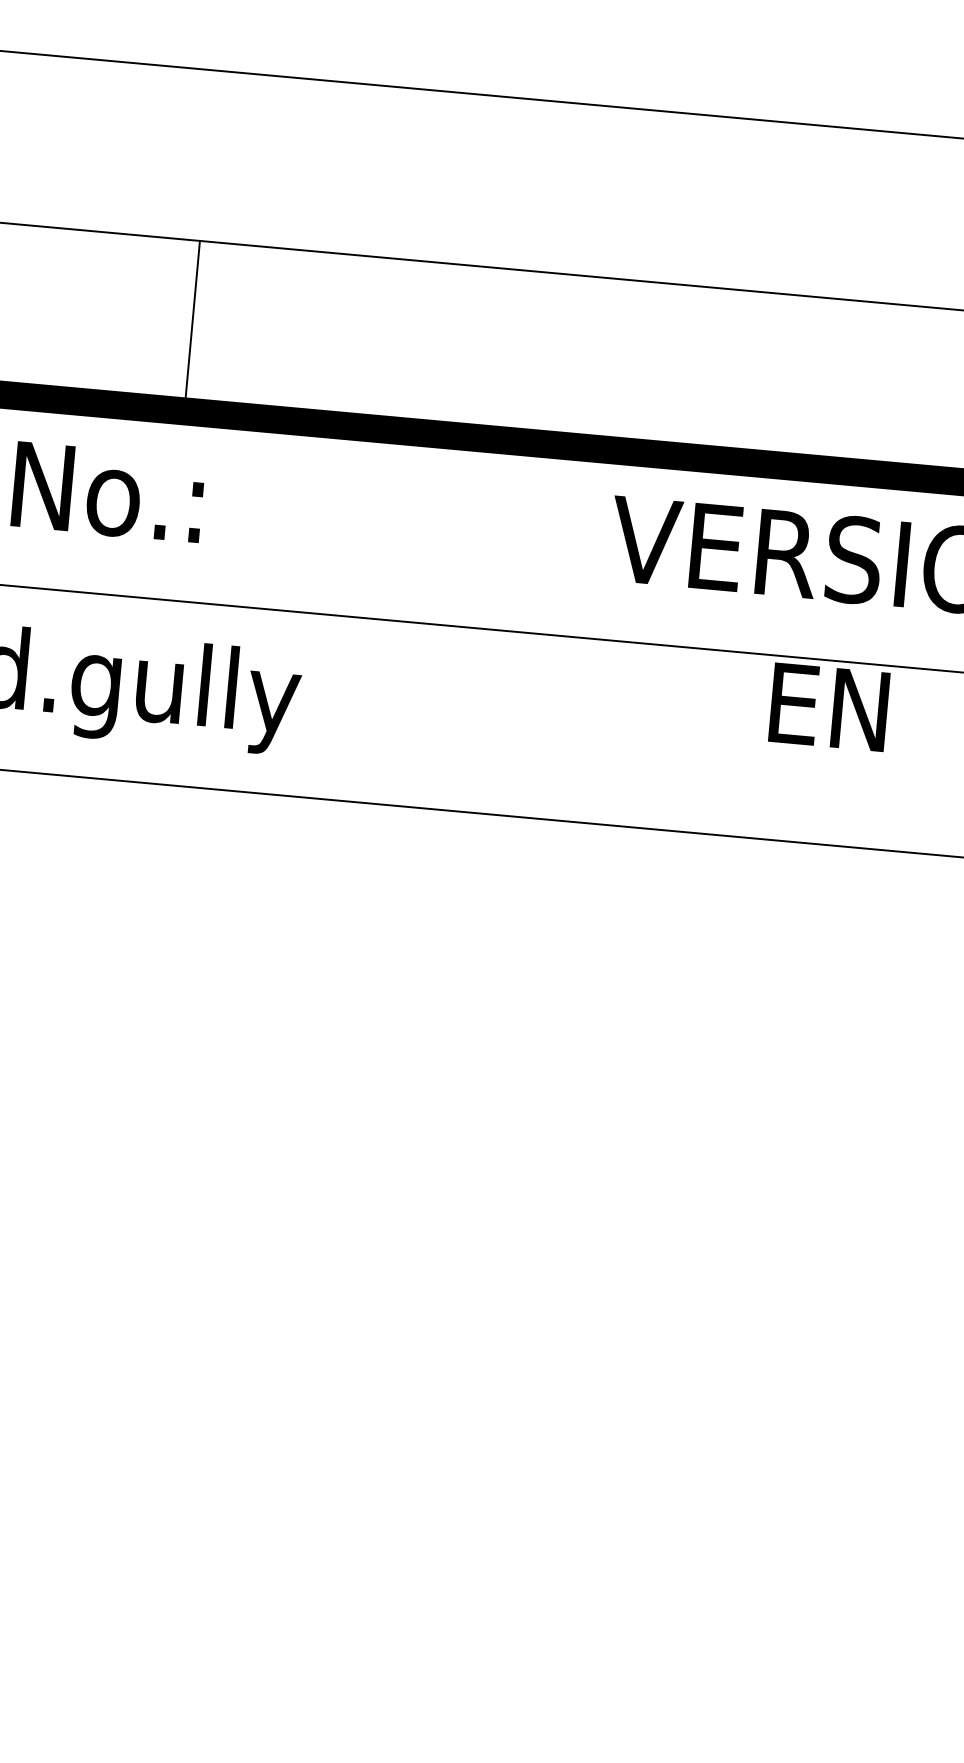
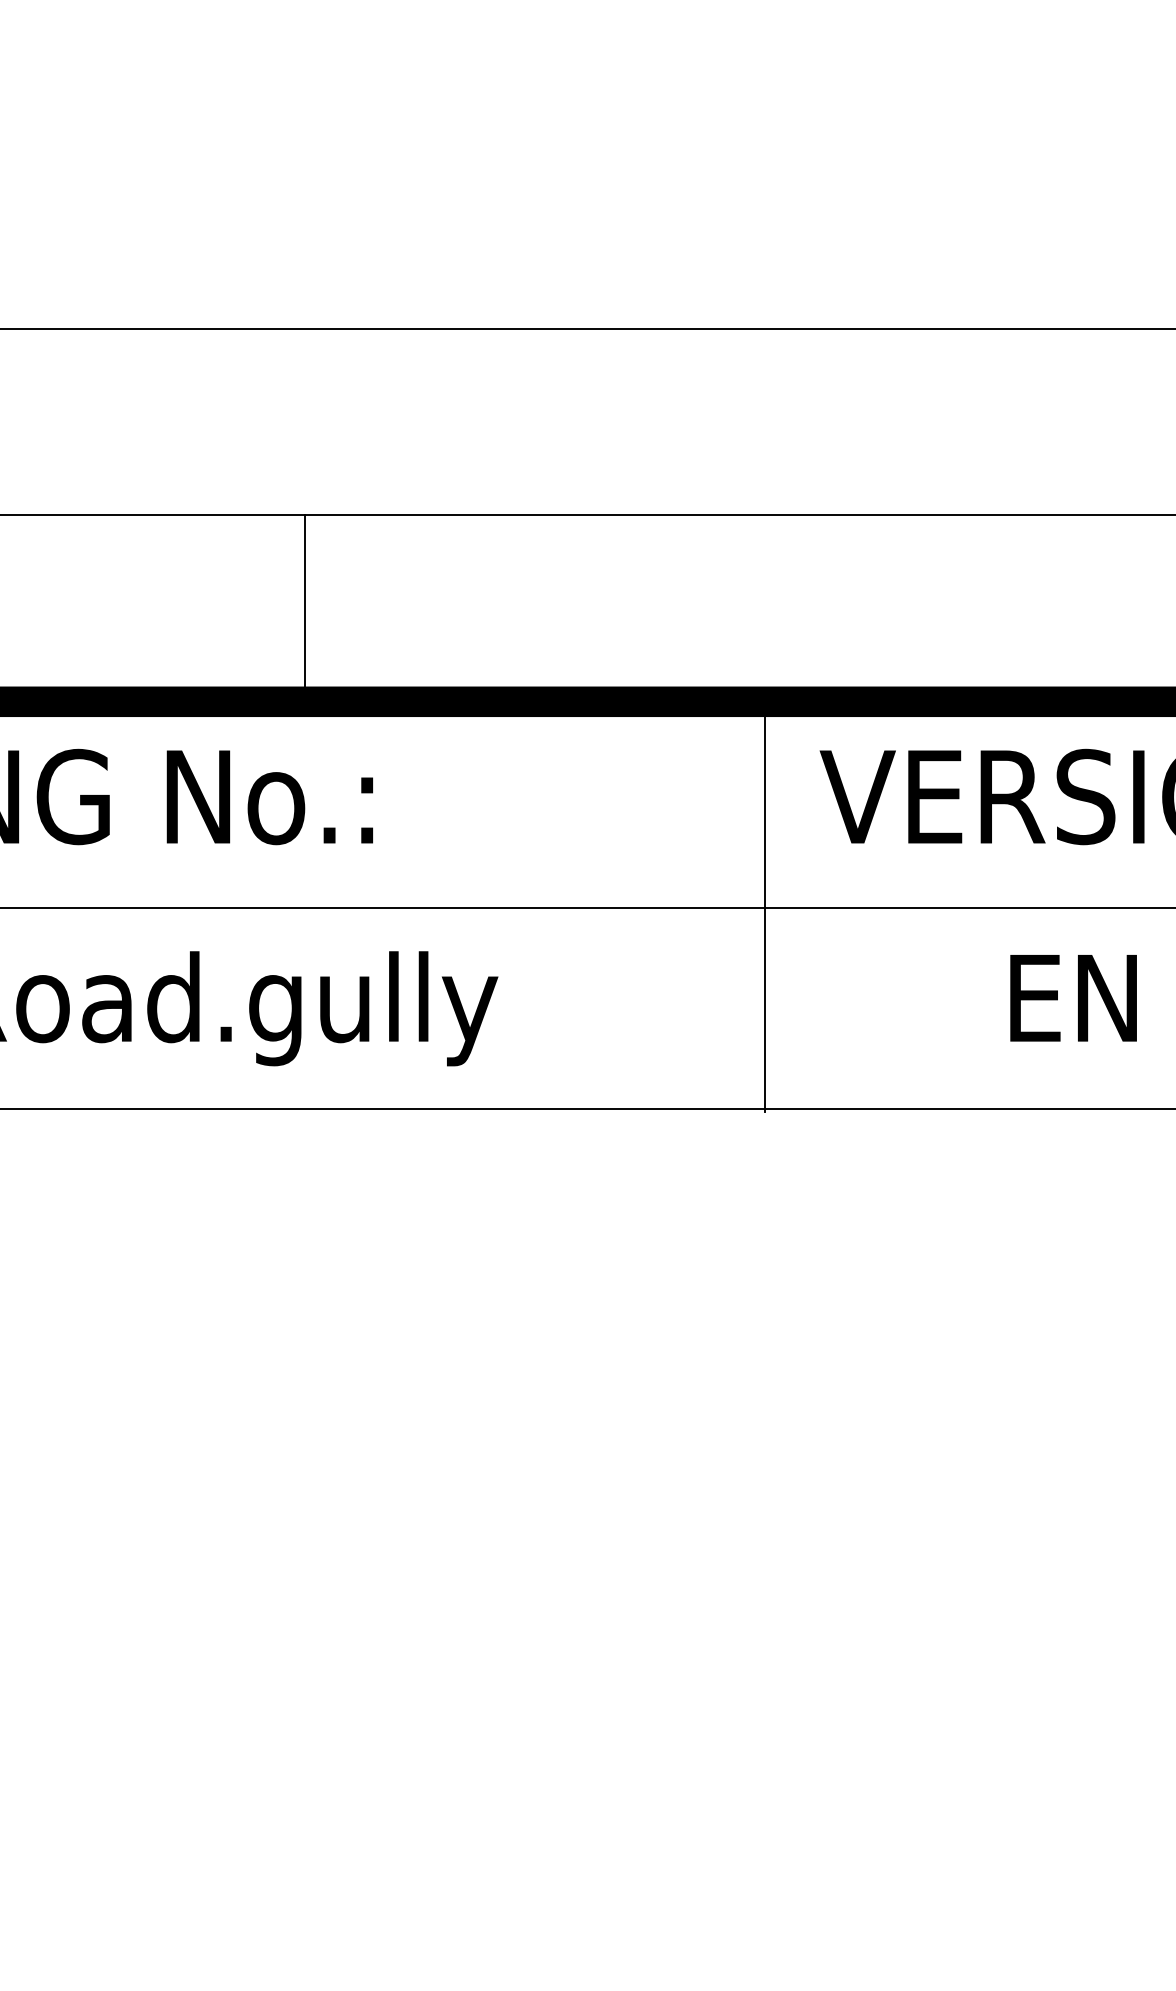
line: (192, 326) -> (304, 608), moved
line: (552, 634) -> (765, 907), added
text: (829, 707) -> (1073, 998), moved

